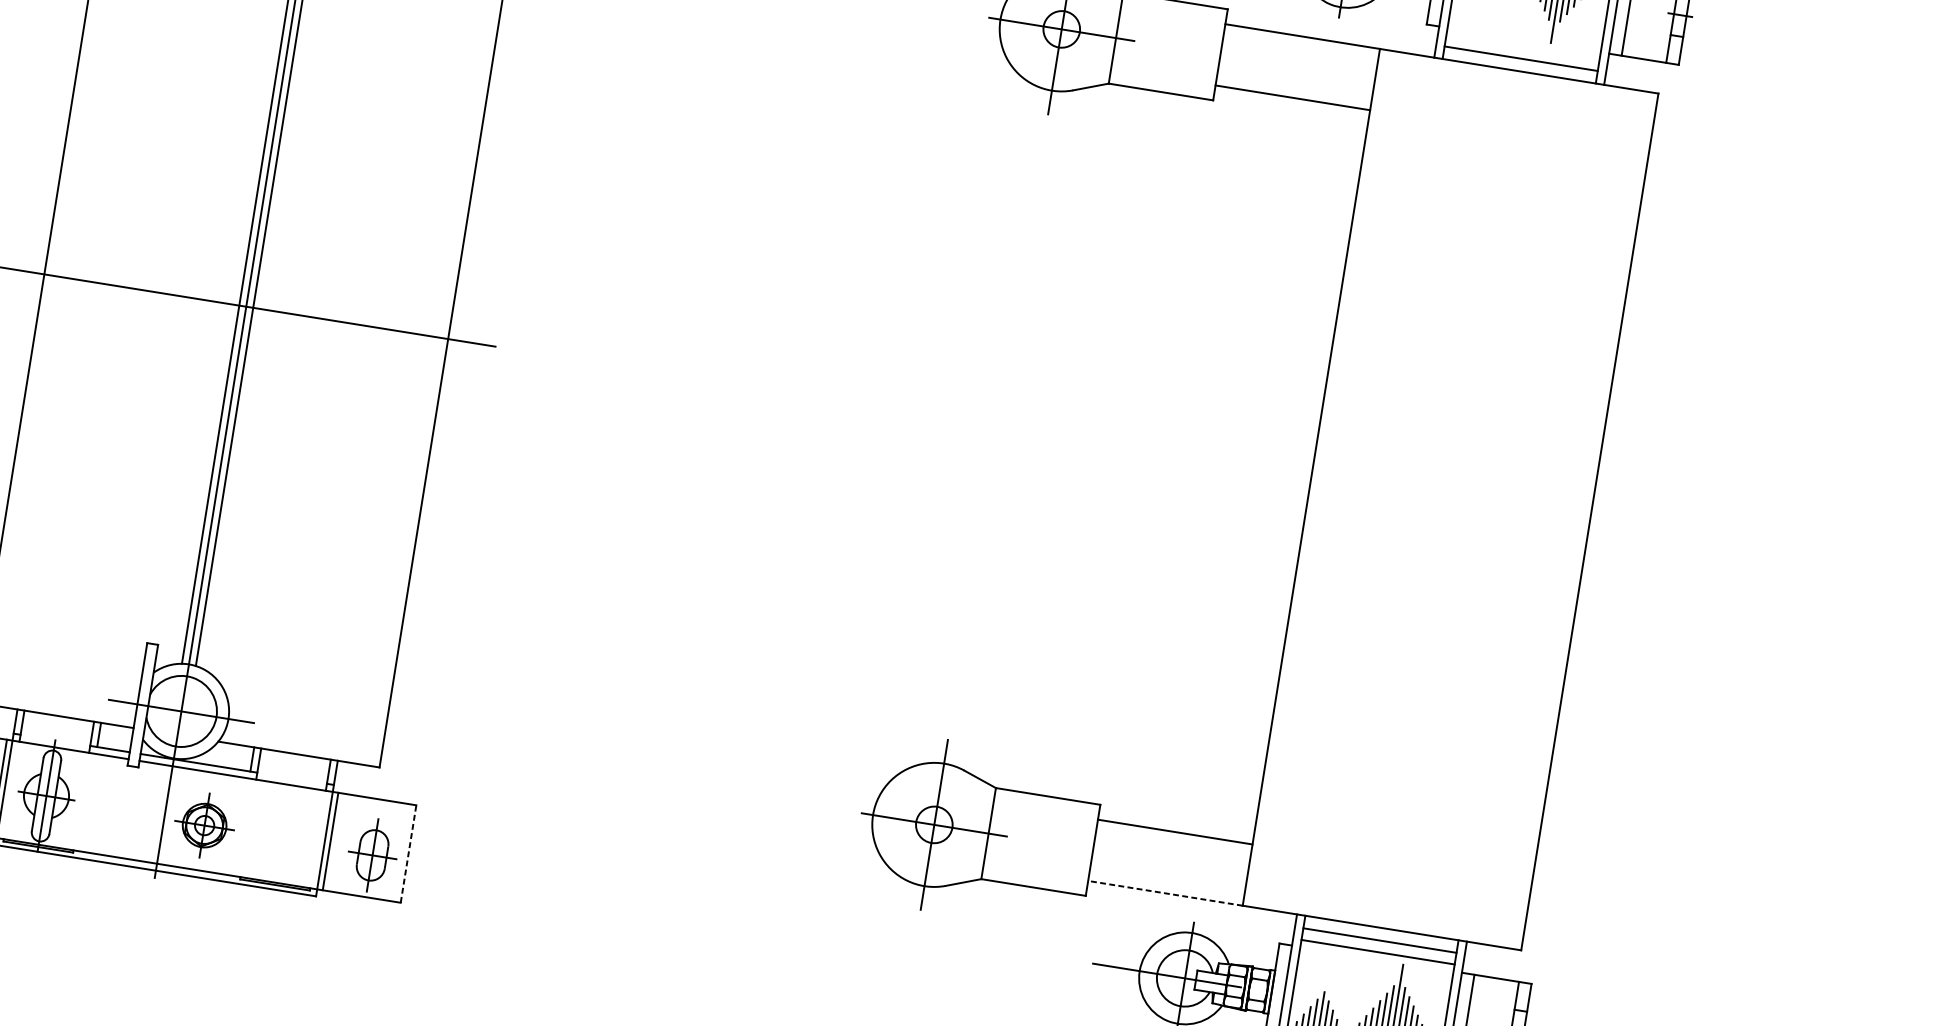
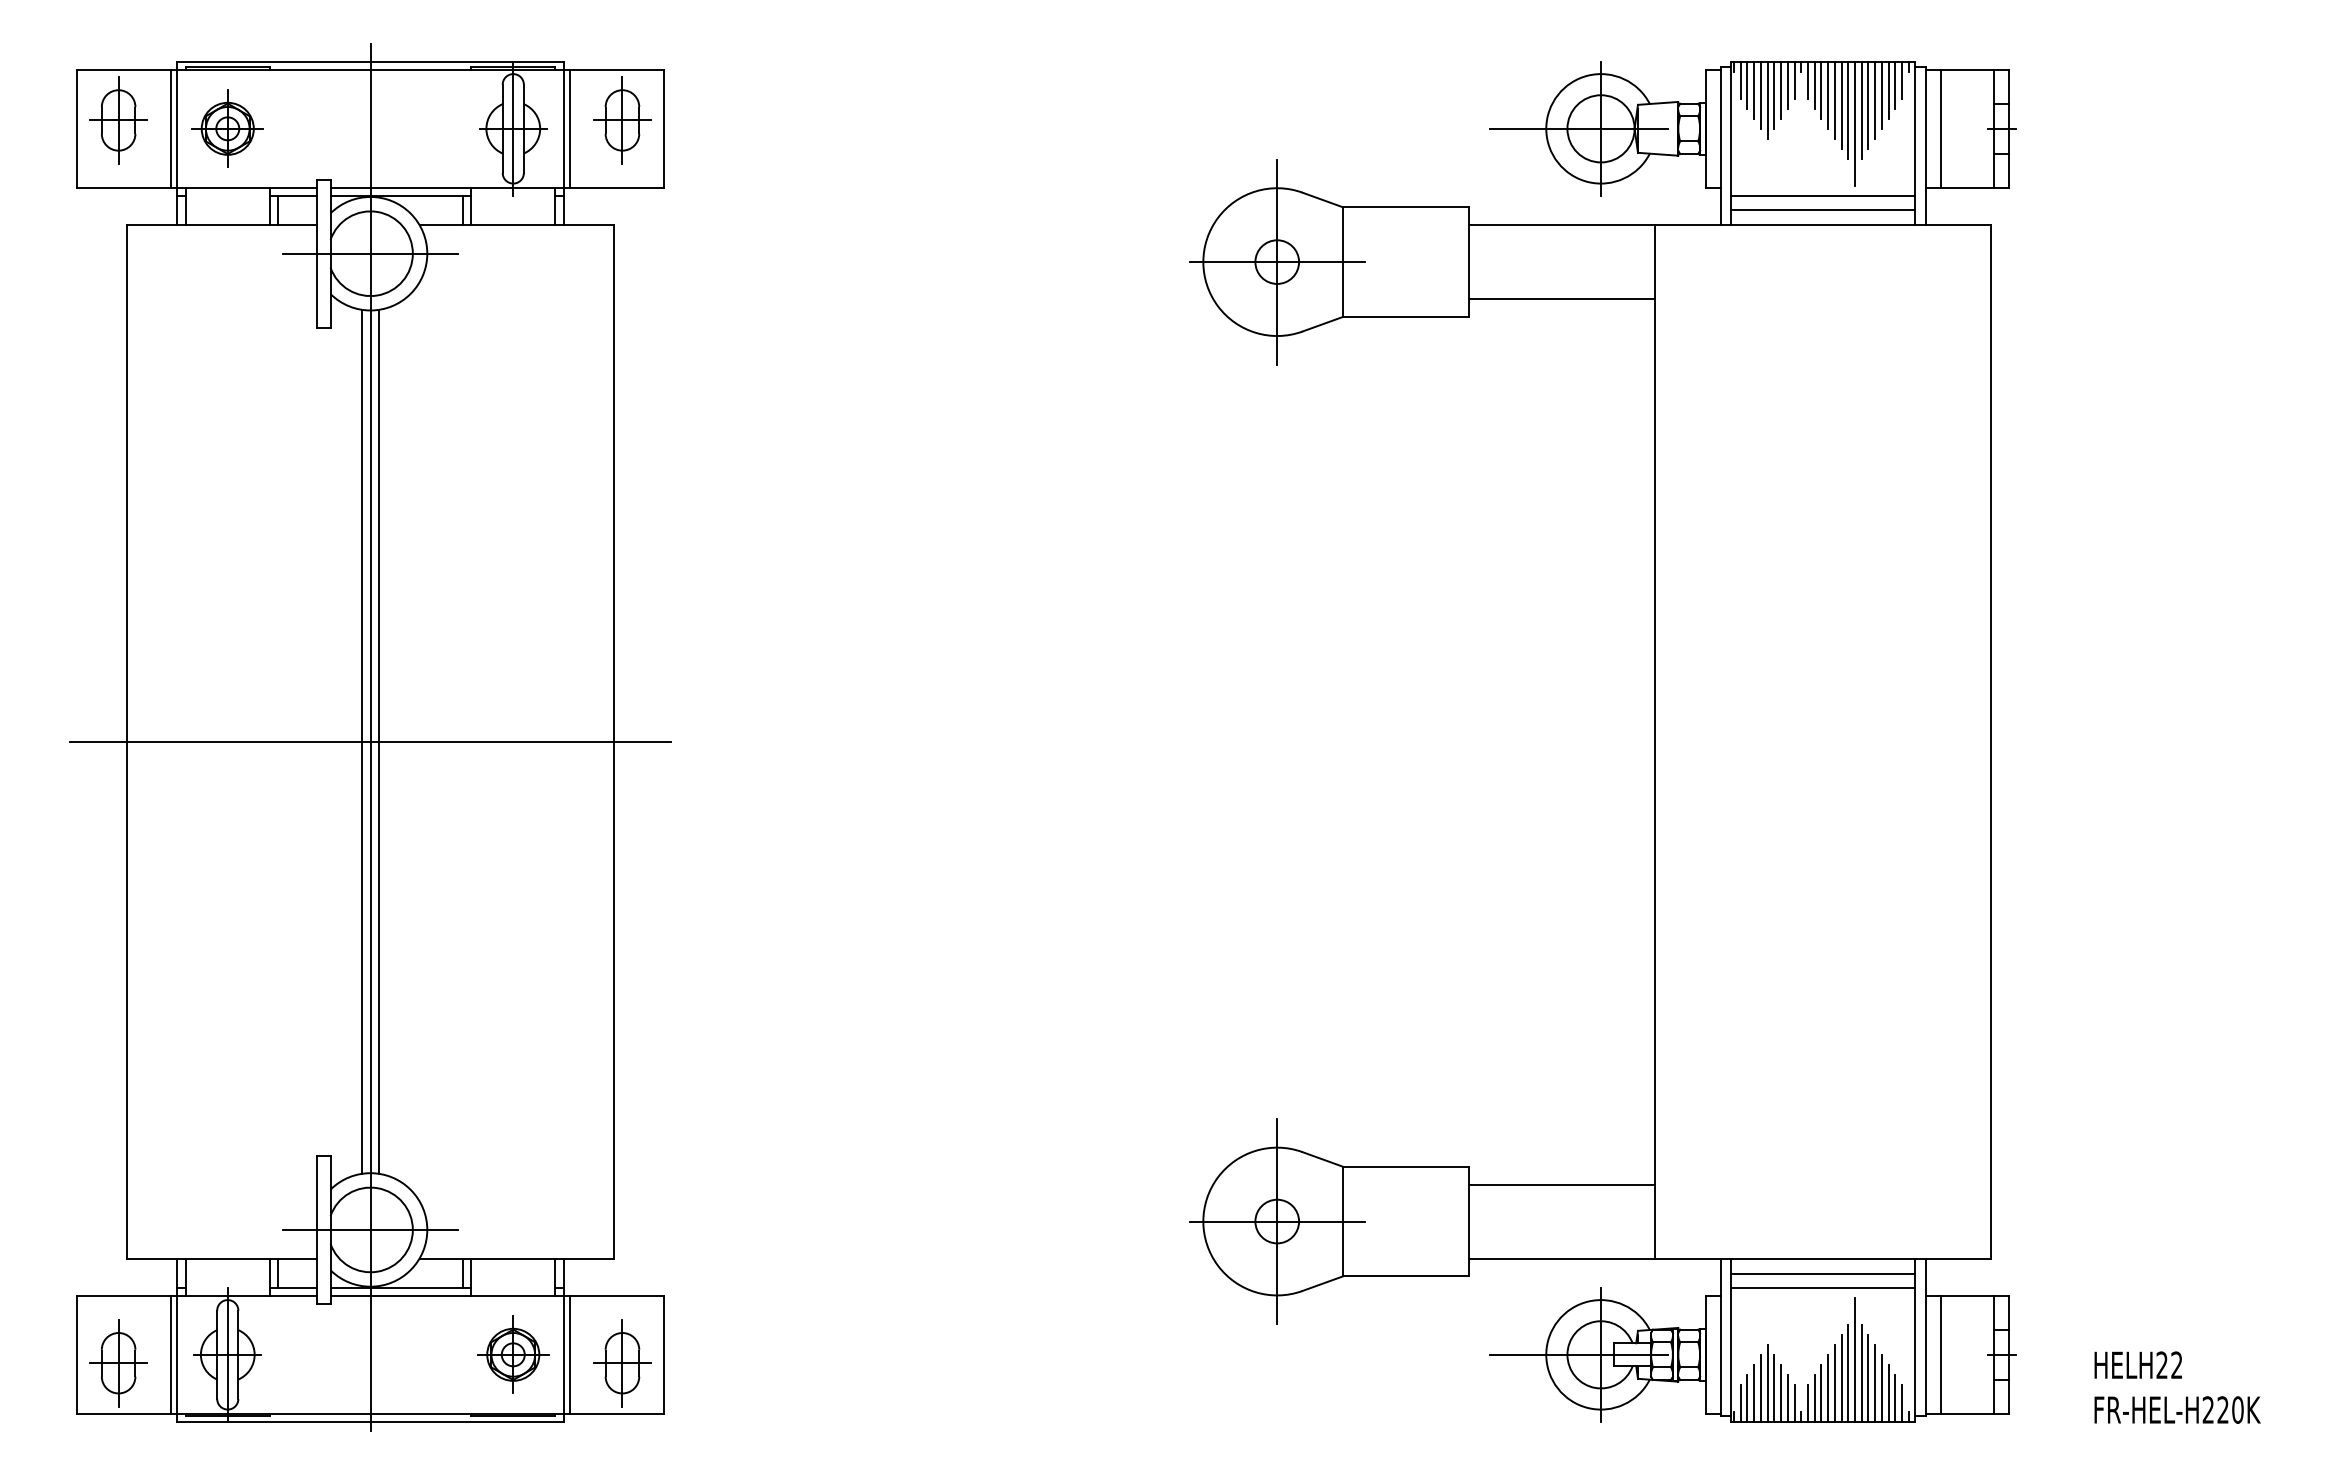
line: (1522, 47) -> (1822, 196), added
part: (204, 825) -> (513, 1354), moved
line: (408, 853) -> (664, 1354), dashed -> solid
line: (1165, 893) -> (1561, 1258), dashed -> solid

